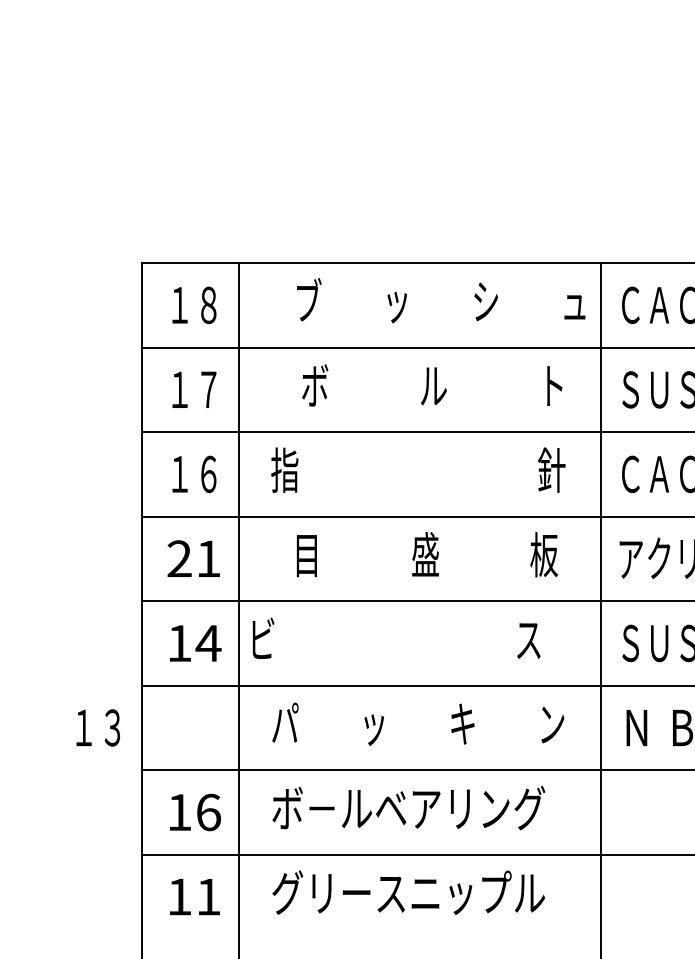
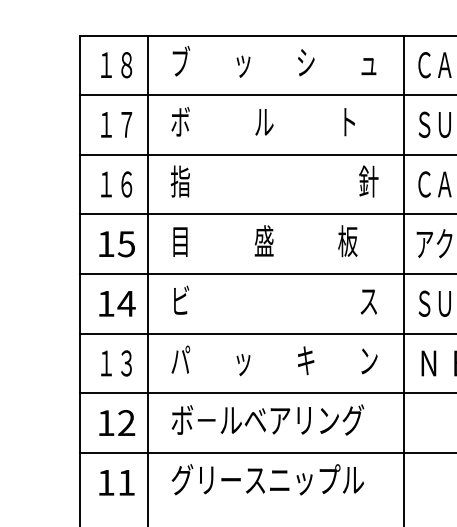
text: (441, 300) -> (274, 61), moved
text: (432, 385) -> (263, 121), moved
text: (426, 554) -> (264, 241), moved
text: (193, 558) -> (115, 243), 21 -> 15
text: (396, 637) -> (275, 299), moved
text: (97, 727) -> (115, 363), moved
text: (208, 812) -> (126, 423), 16 -> 12

